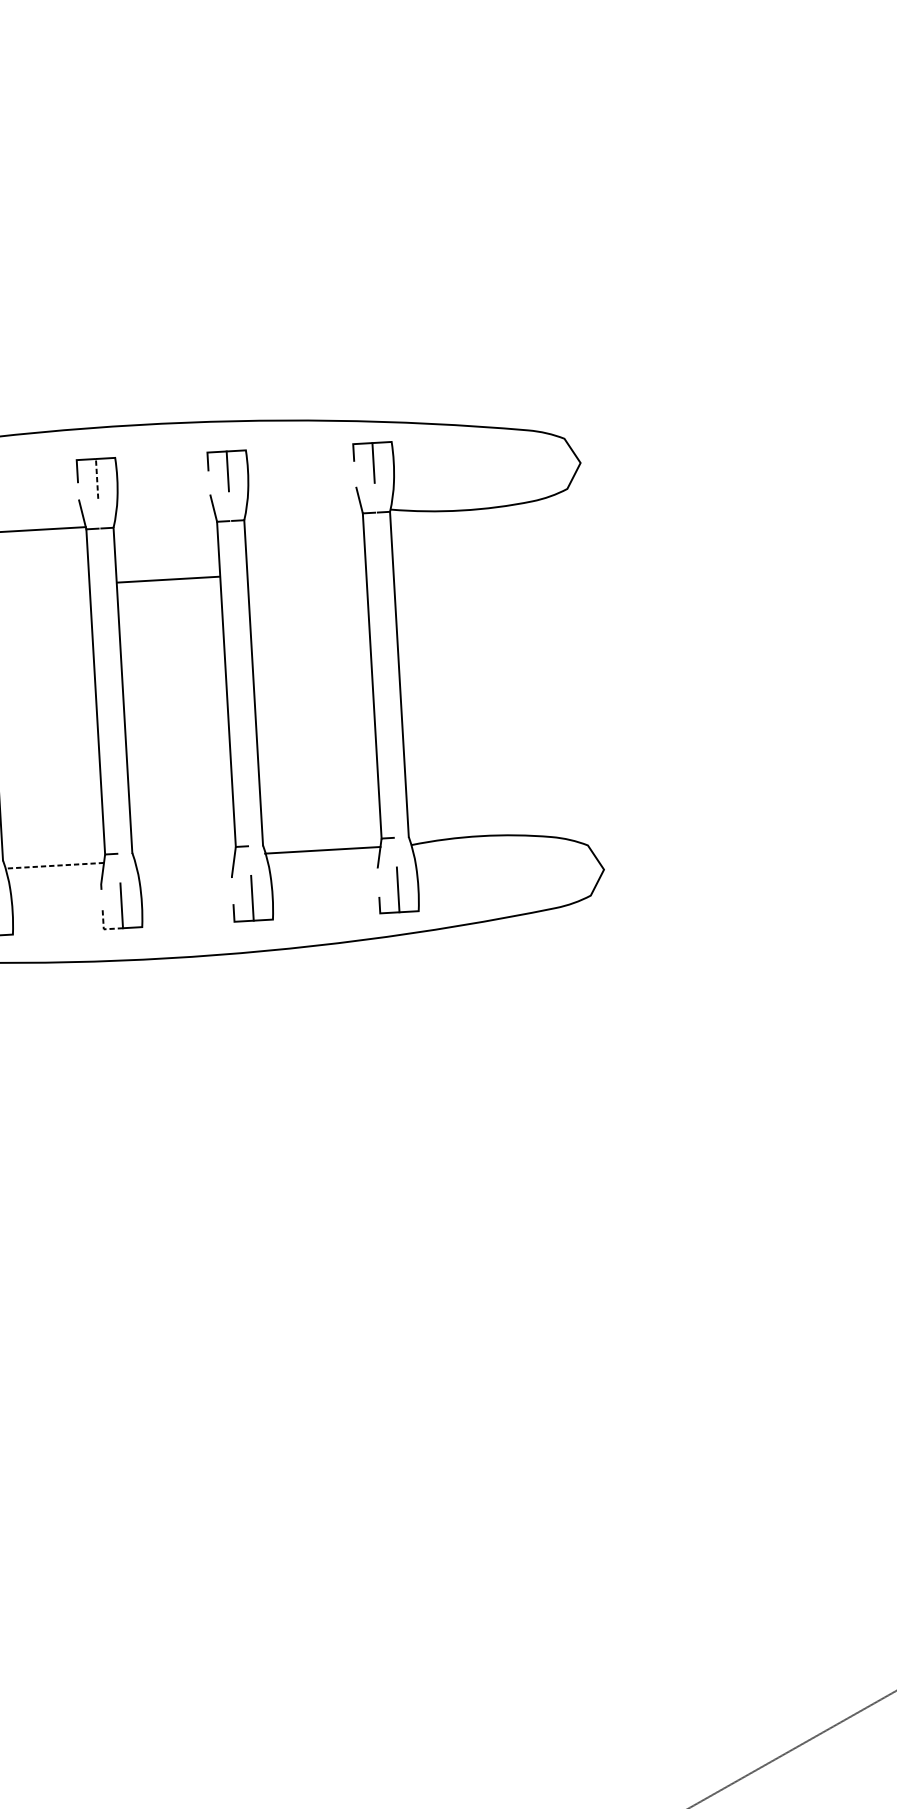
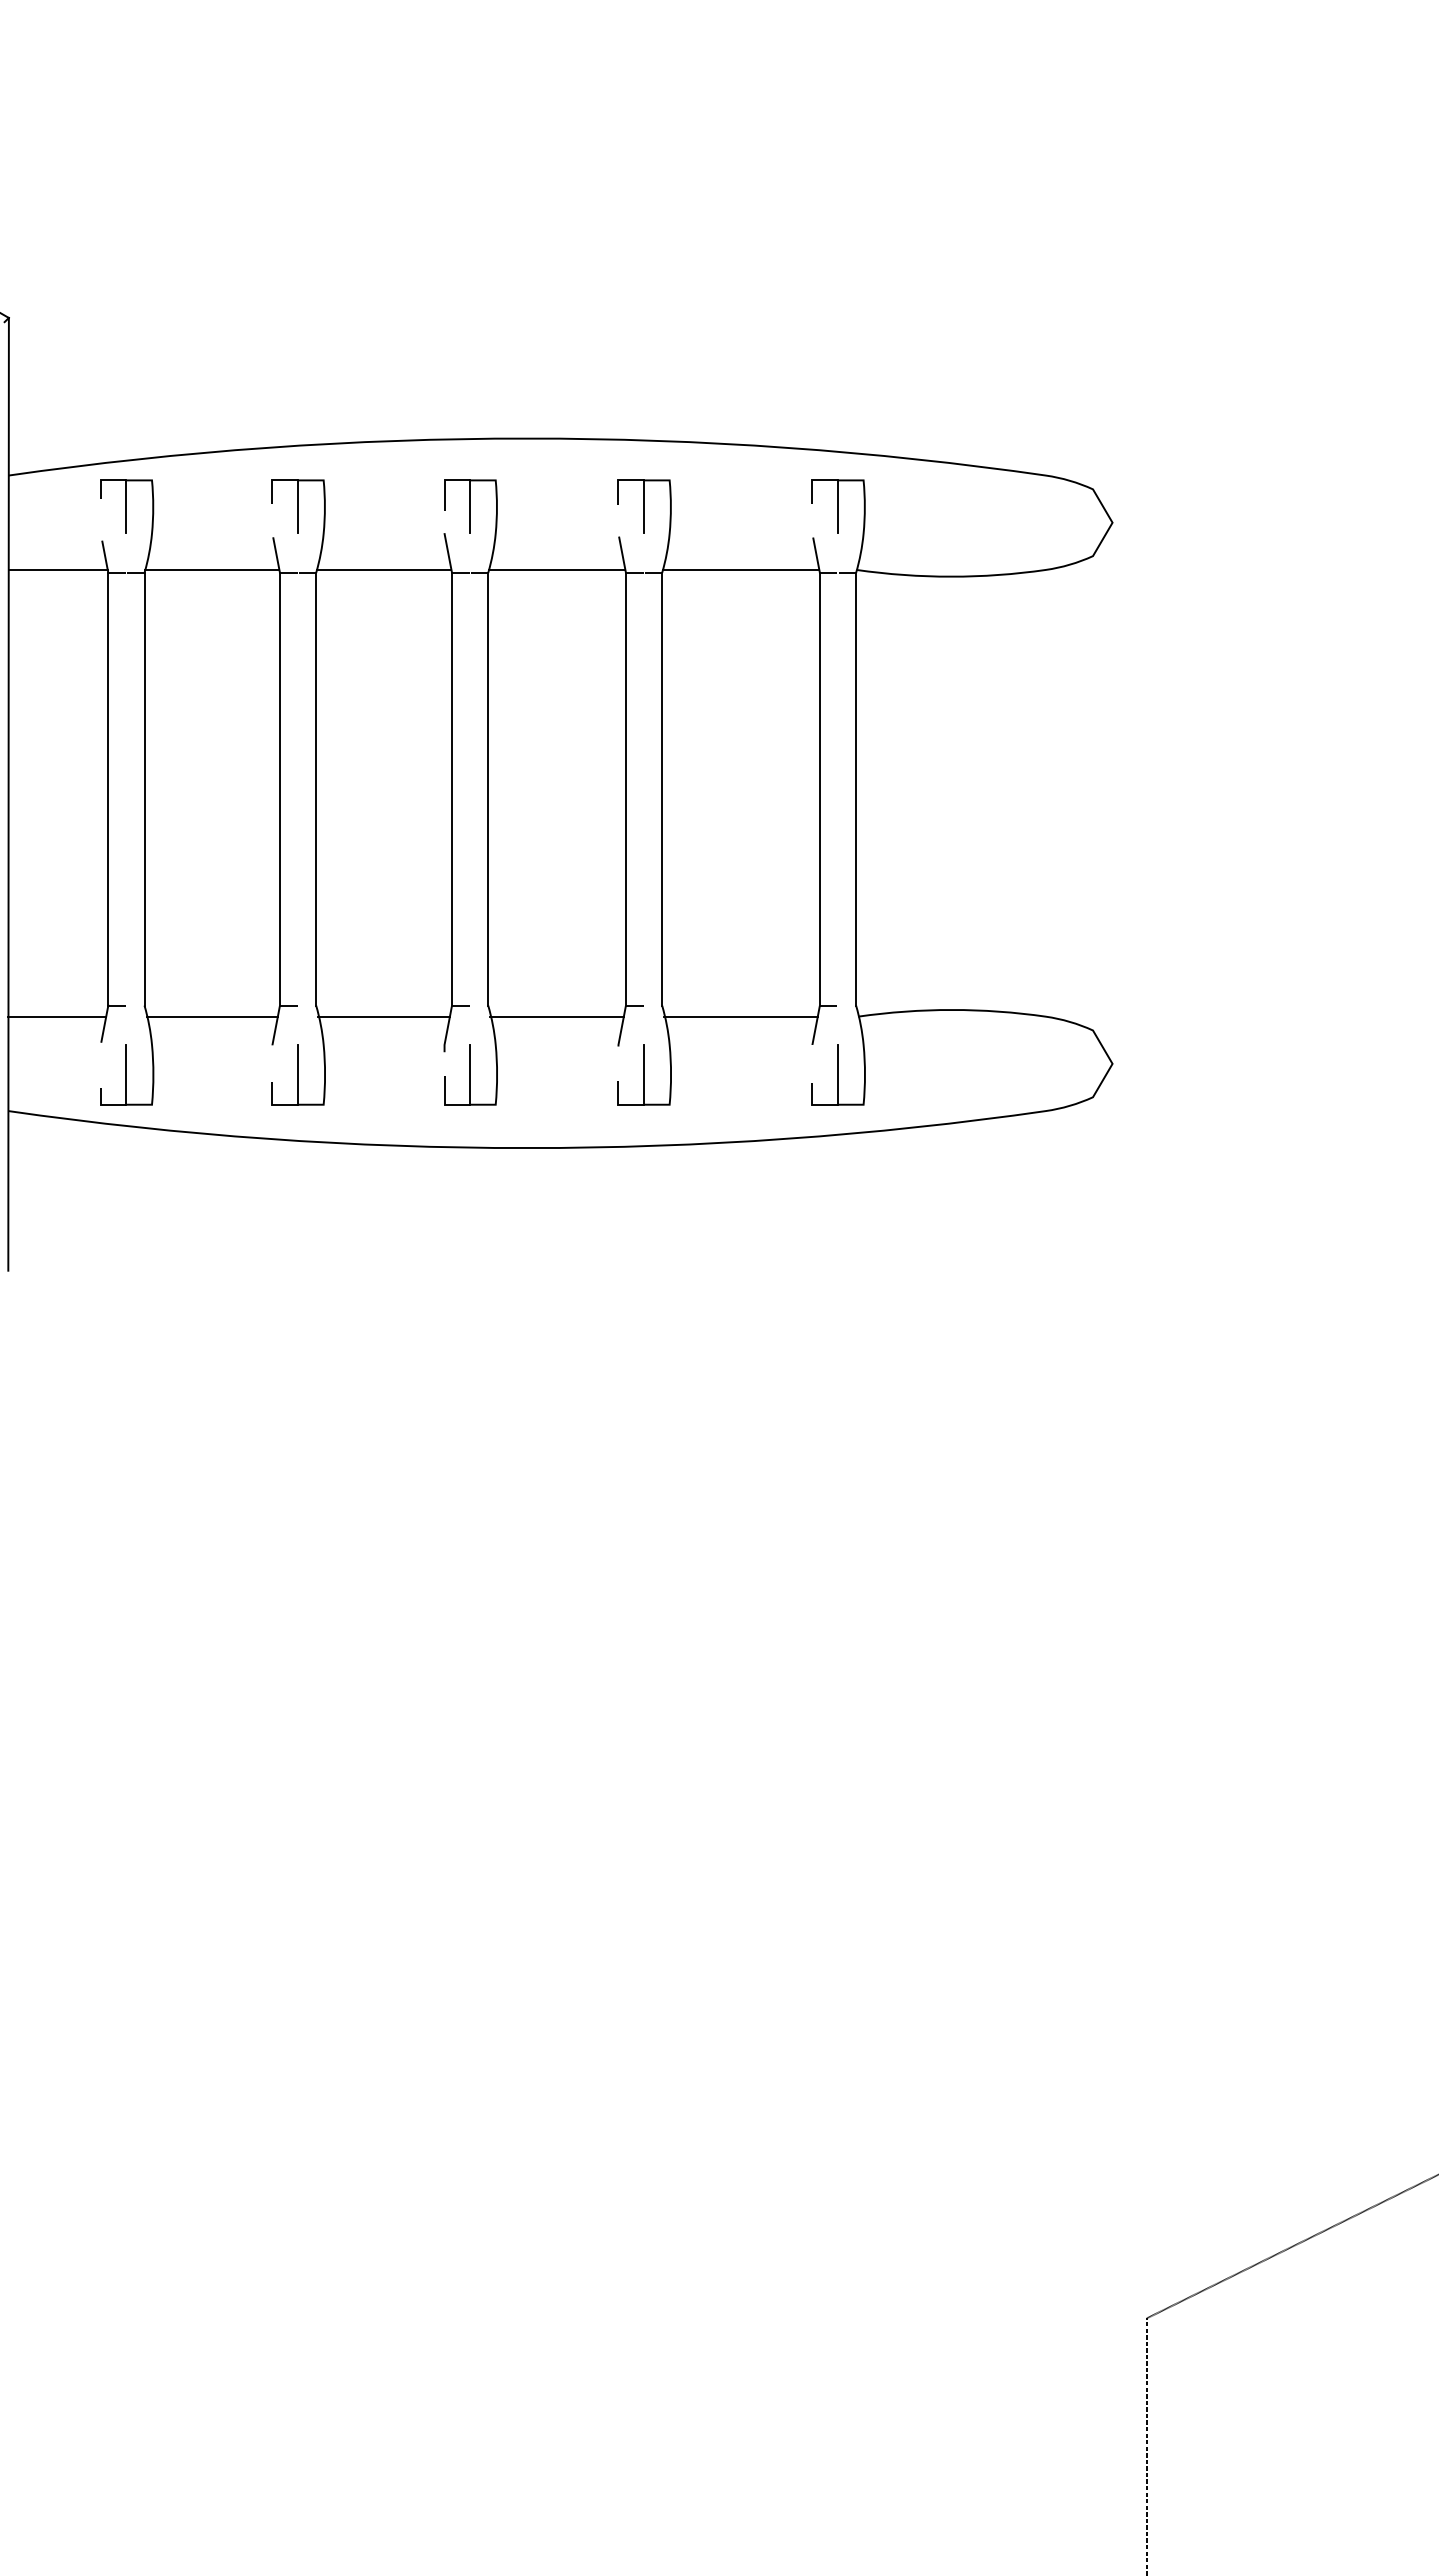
line: (97, 478) -> (470, 506), dashed -> solid
line: (303, 514) -> (740, 569), added
line: (168, 579) -> (556, 569), moved
line: (184, 858) -> (556, 1016), added
line: (54, 865) -> (384, 1016), dashed -> solid
line: (103, 927) -> (444, 1102), dashed -> solid

